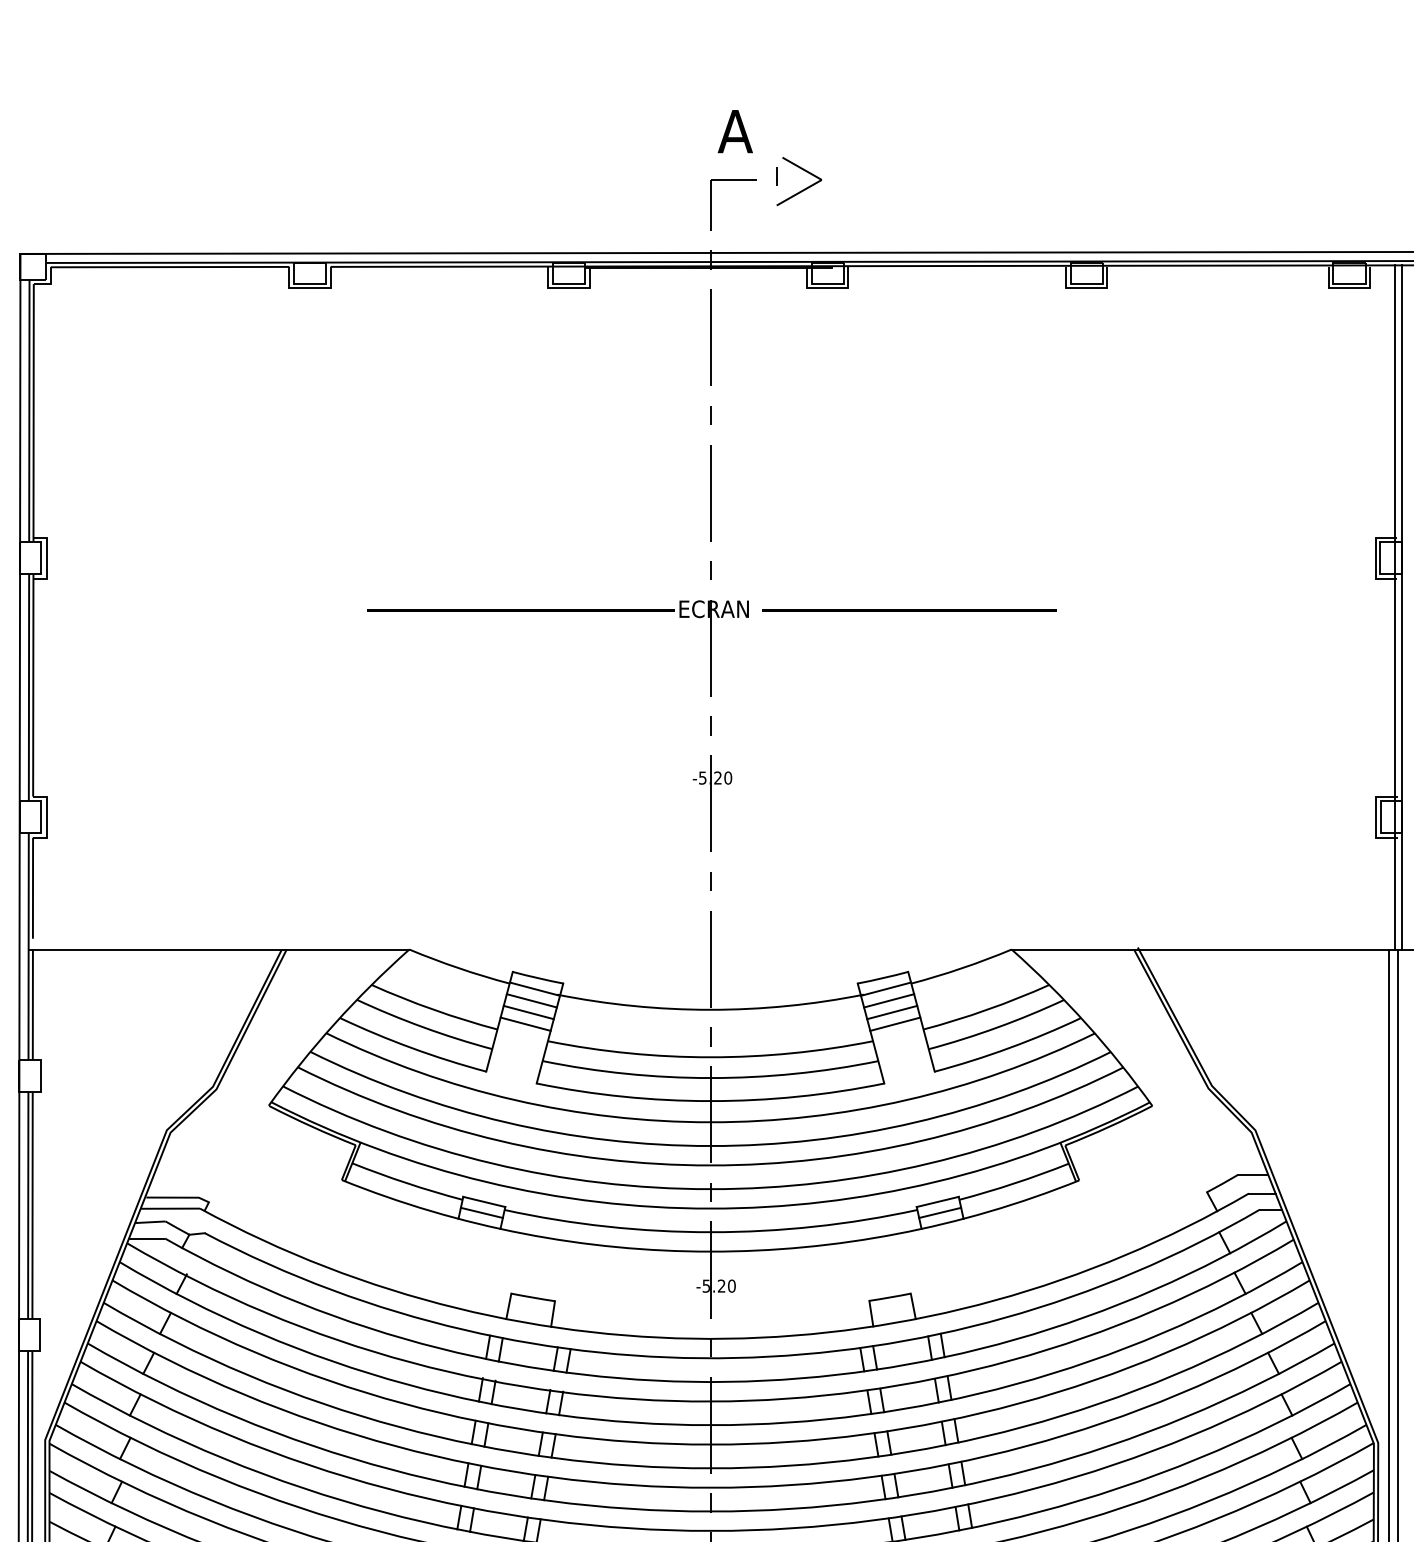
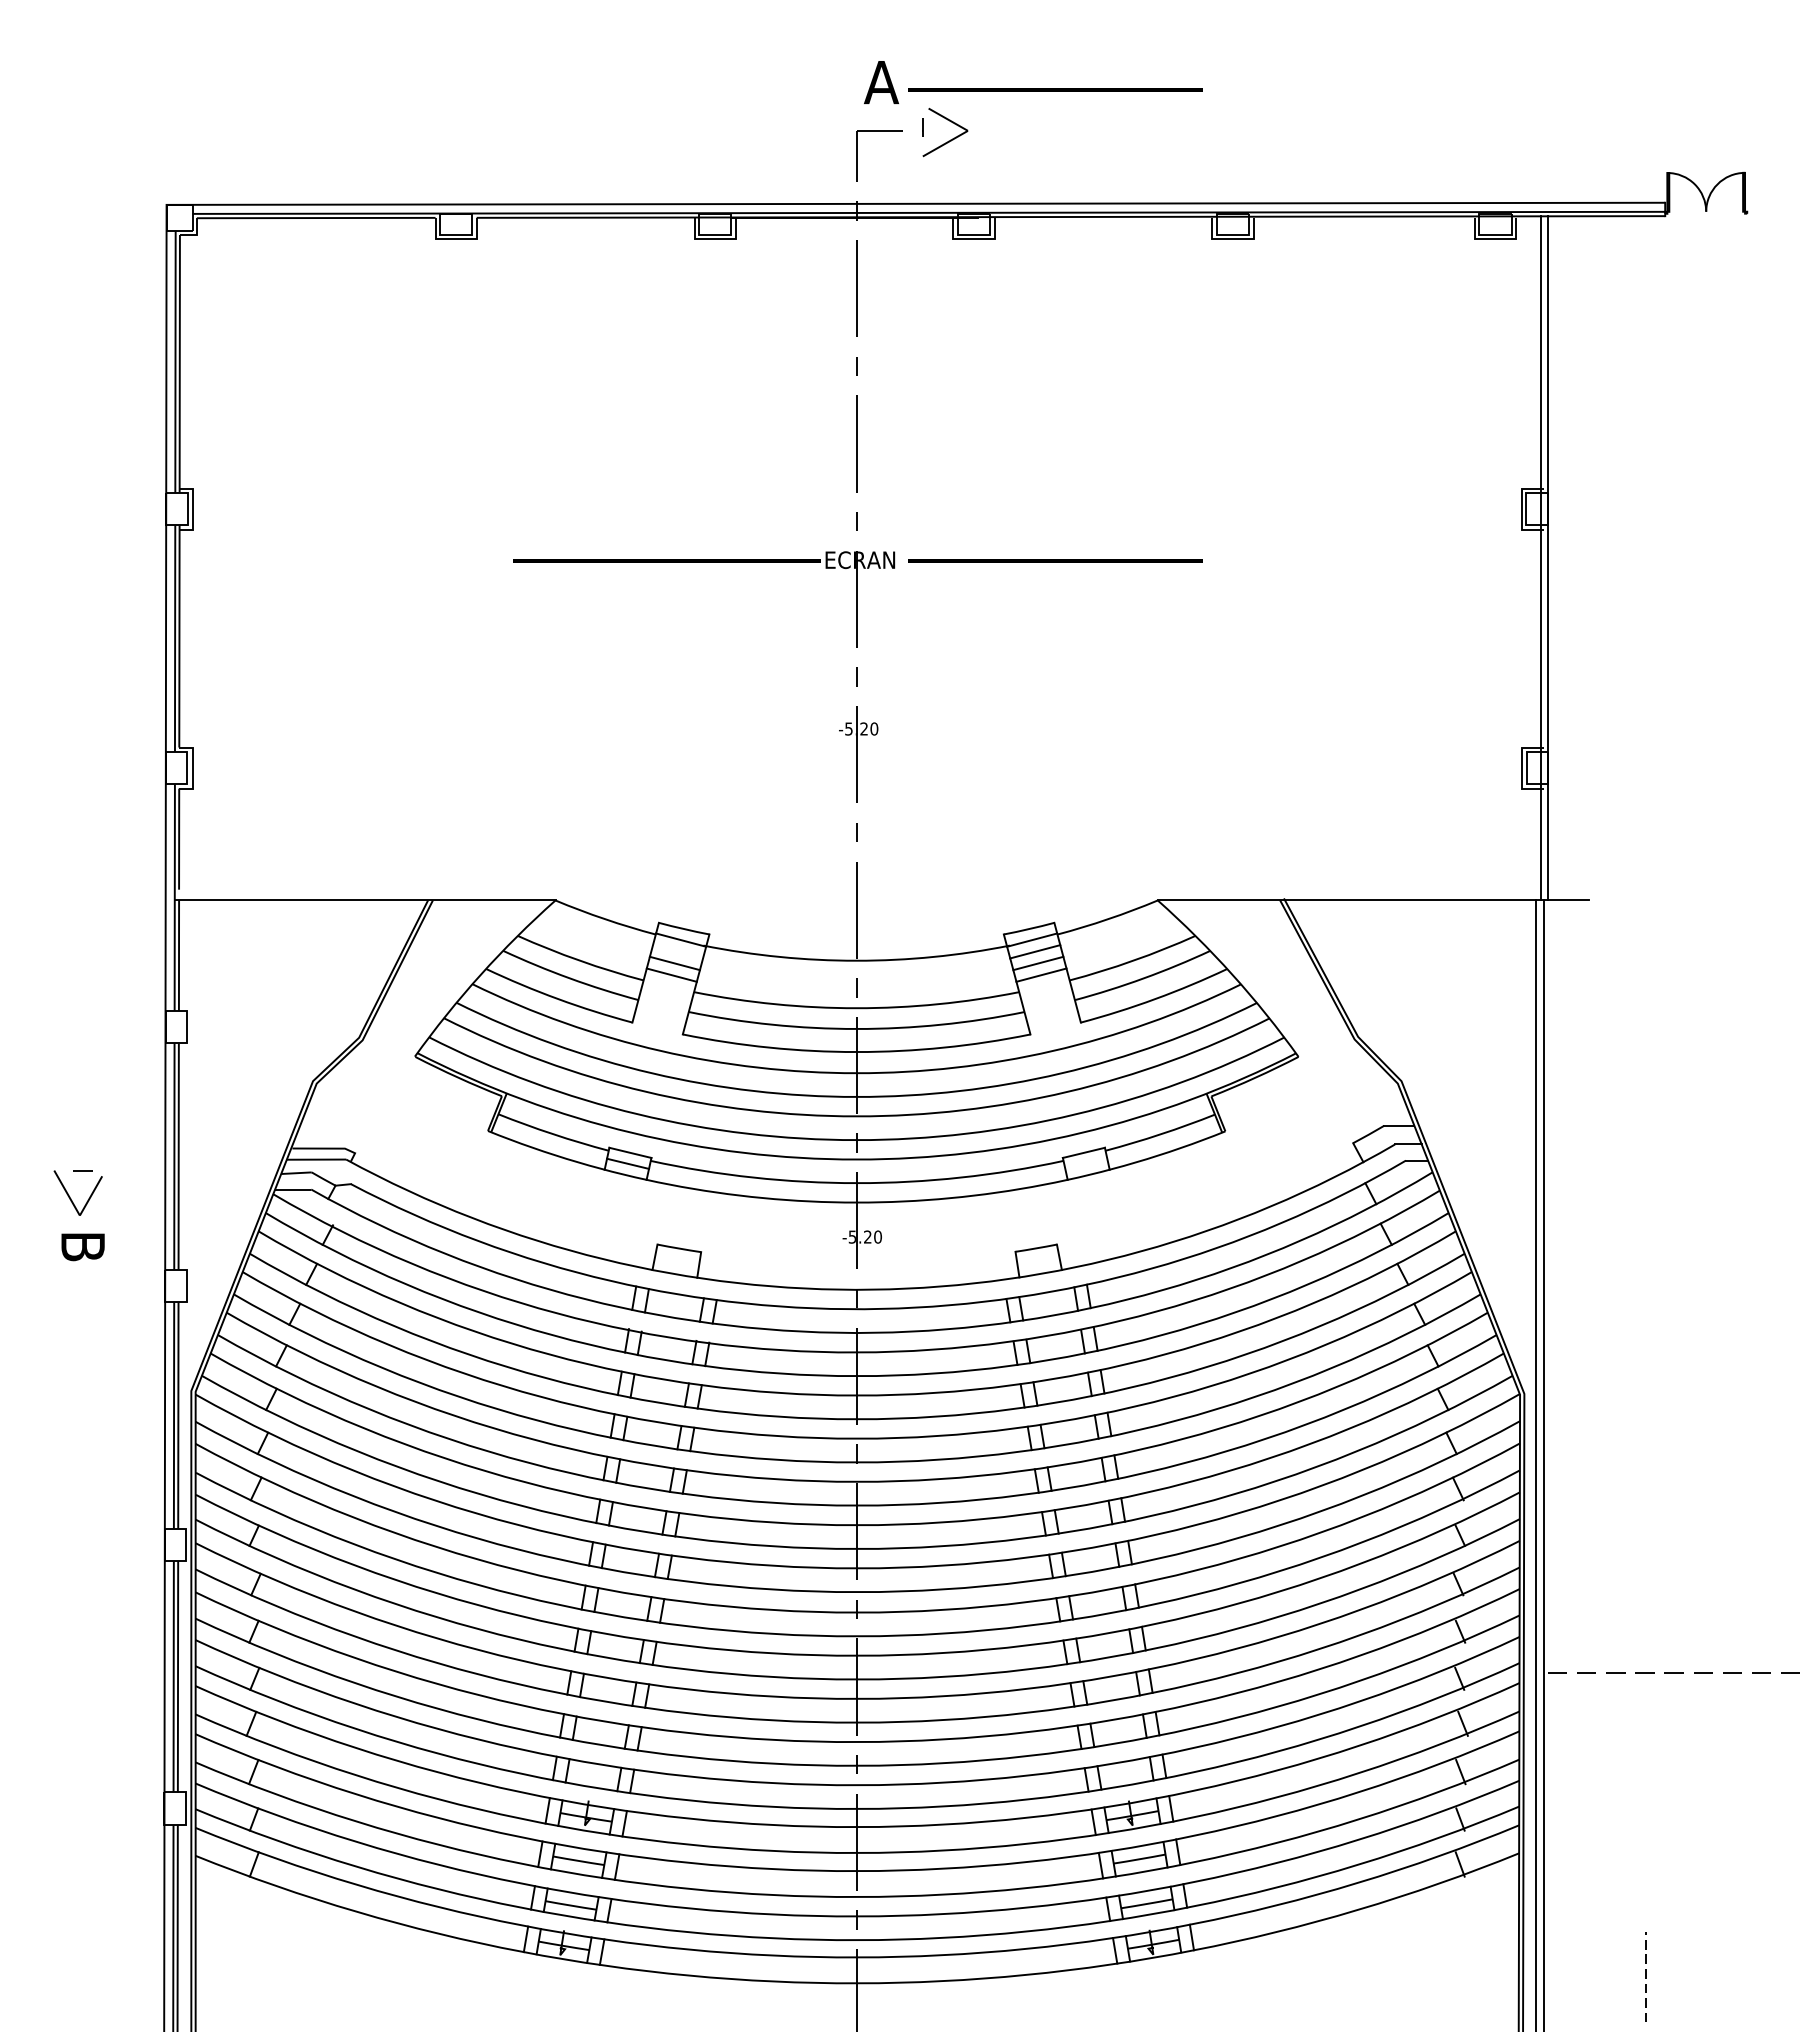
line: (909, 138) -> (1055, 89), added
line: (531, 1000) -> (677, 951), removed
line: (940, 1212) -> (1086, 1163), removed

